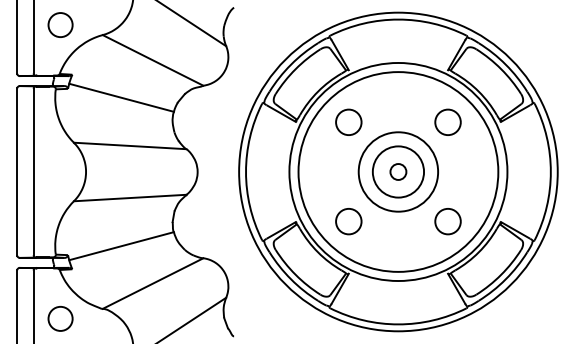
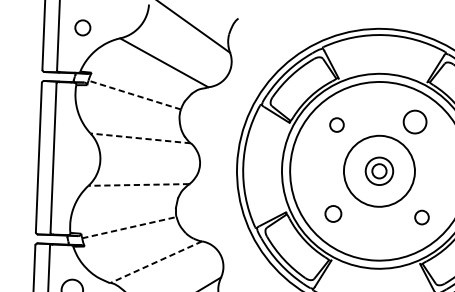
circle: (60, 24) -> (82, 27), size x0.7
line: (121, 97) -> (134, 94), solid -> dashed
circle: (348, 121) -> (336, 124), size x0.6
circle: (447, 121) -> (414, 121), moved
line: (129, 145) -> (140, 137), solid -> dashed
circle: (398, 171) -> (379, 170), size x0.6
line: (129, 198) -> (138, 185), solid -> dashed
circle: (348, 221) -> (333, 213), size x0.7
circle: (447, 221) -> (421, 217), size x0.6
line: (122, 246) -> (130, 227), solid -> dashed
line: (152, 283) -> (155, 262), solid -> dashed

